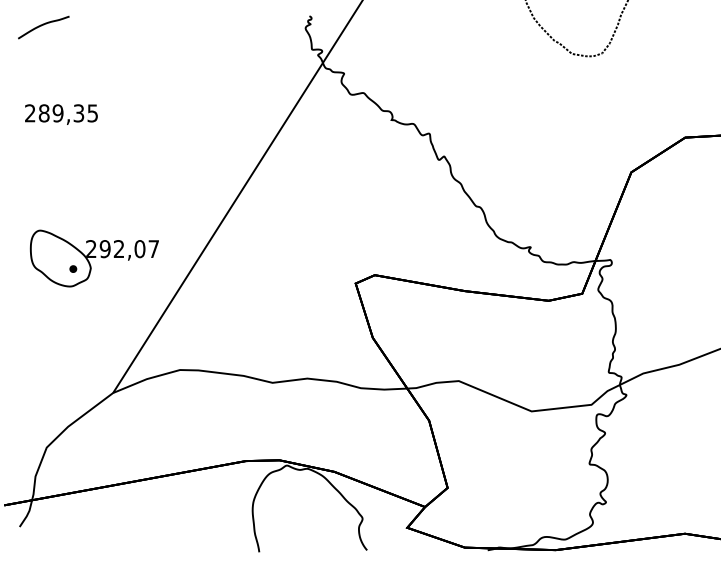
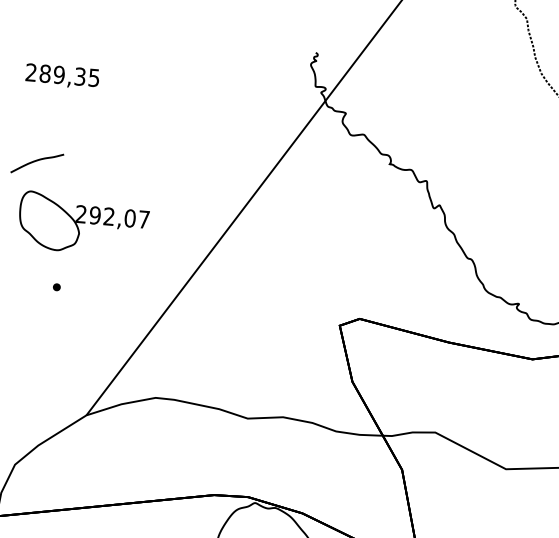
curve: (43, 25) -> (37, 161), moved
text: (61, 114) -> (62, 76), moved
part: (93, 258) -> (82, 224), moved

